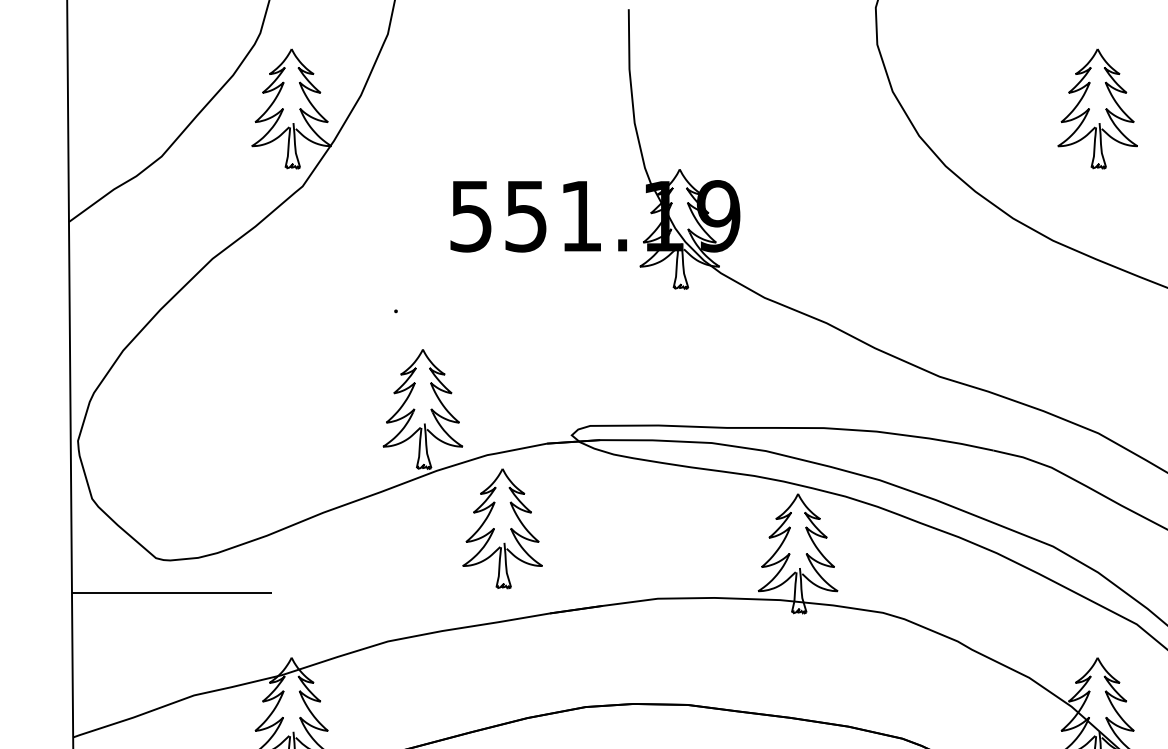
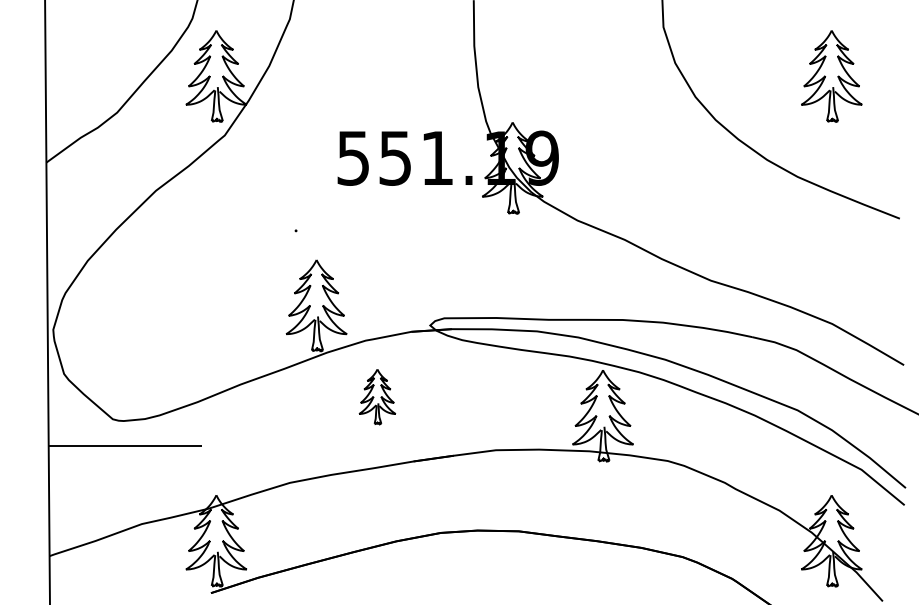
part: (502, 528) -> (377, 396), size x0.6

